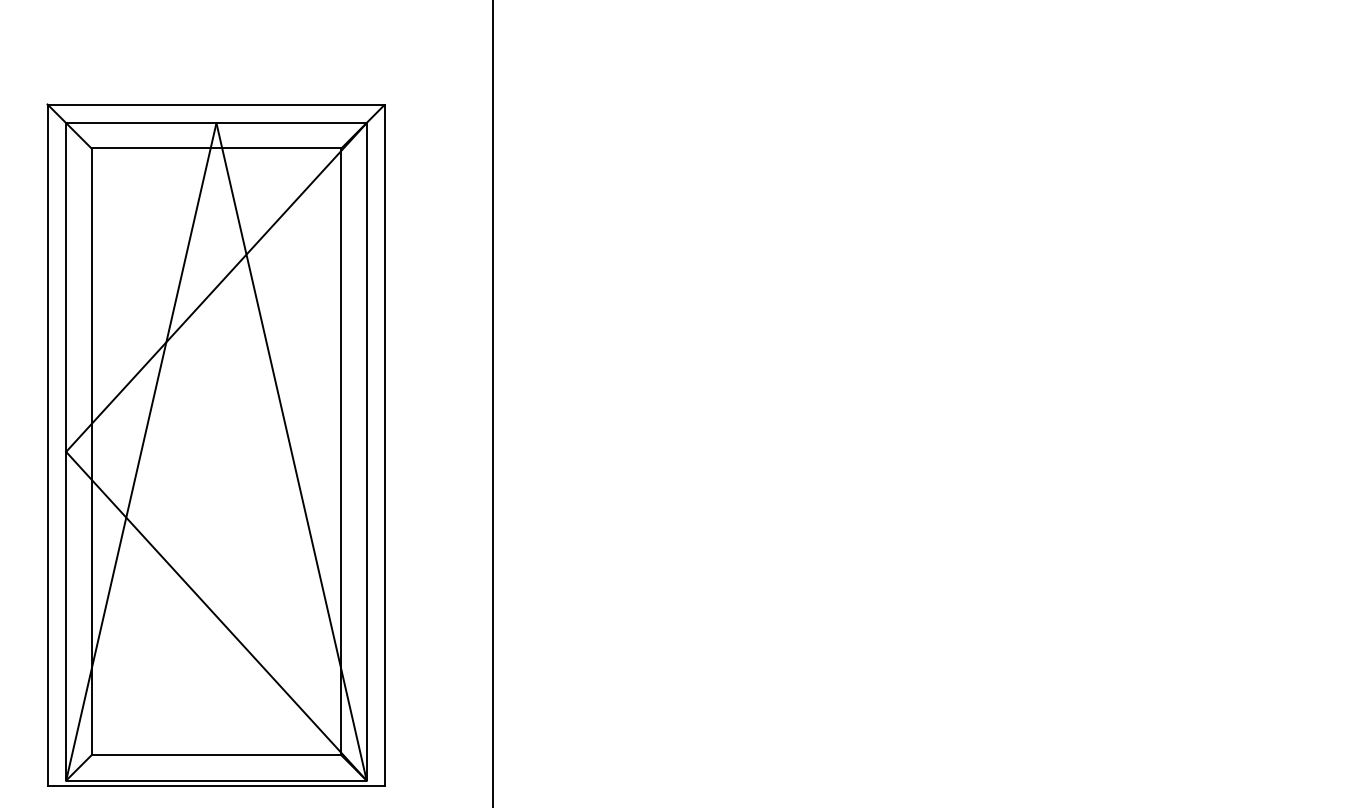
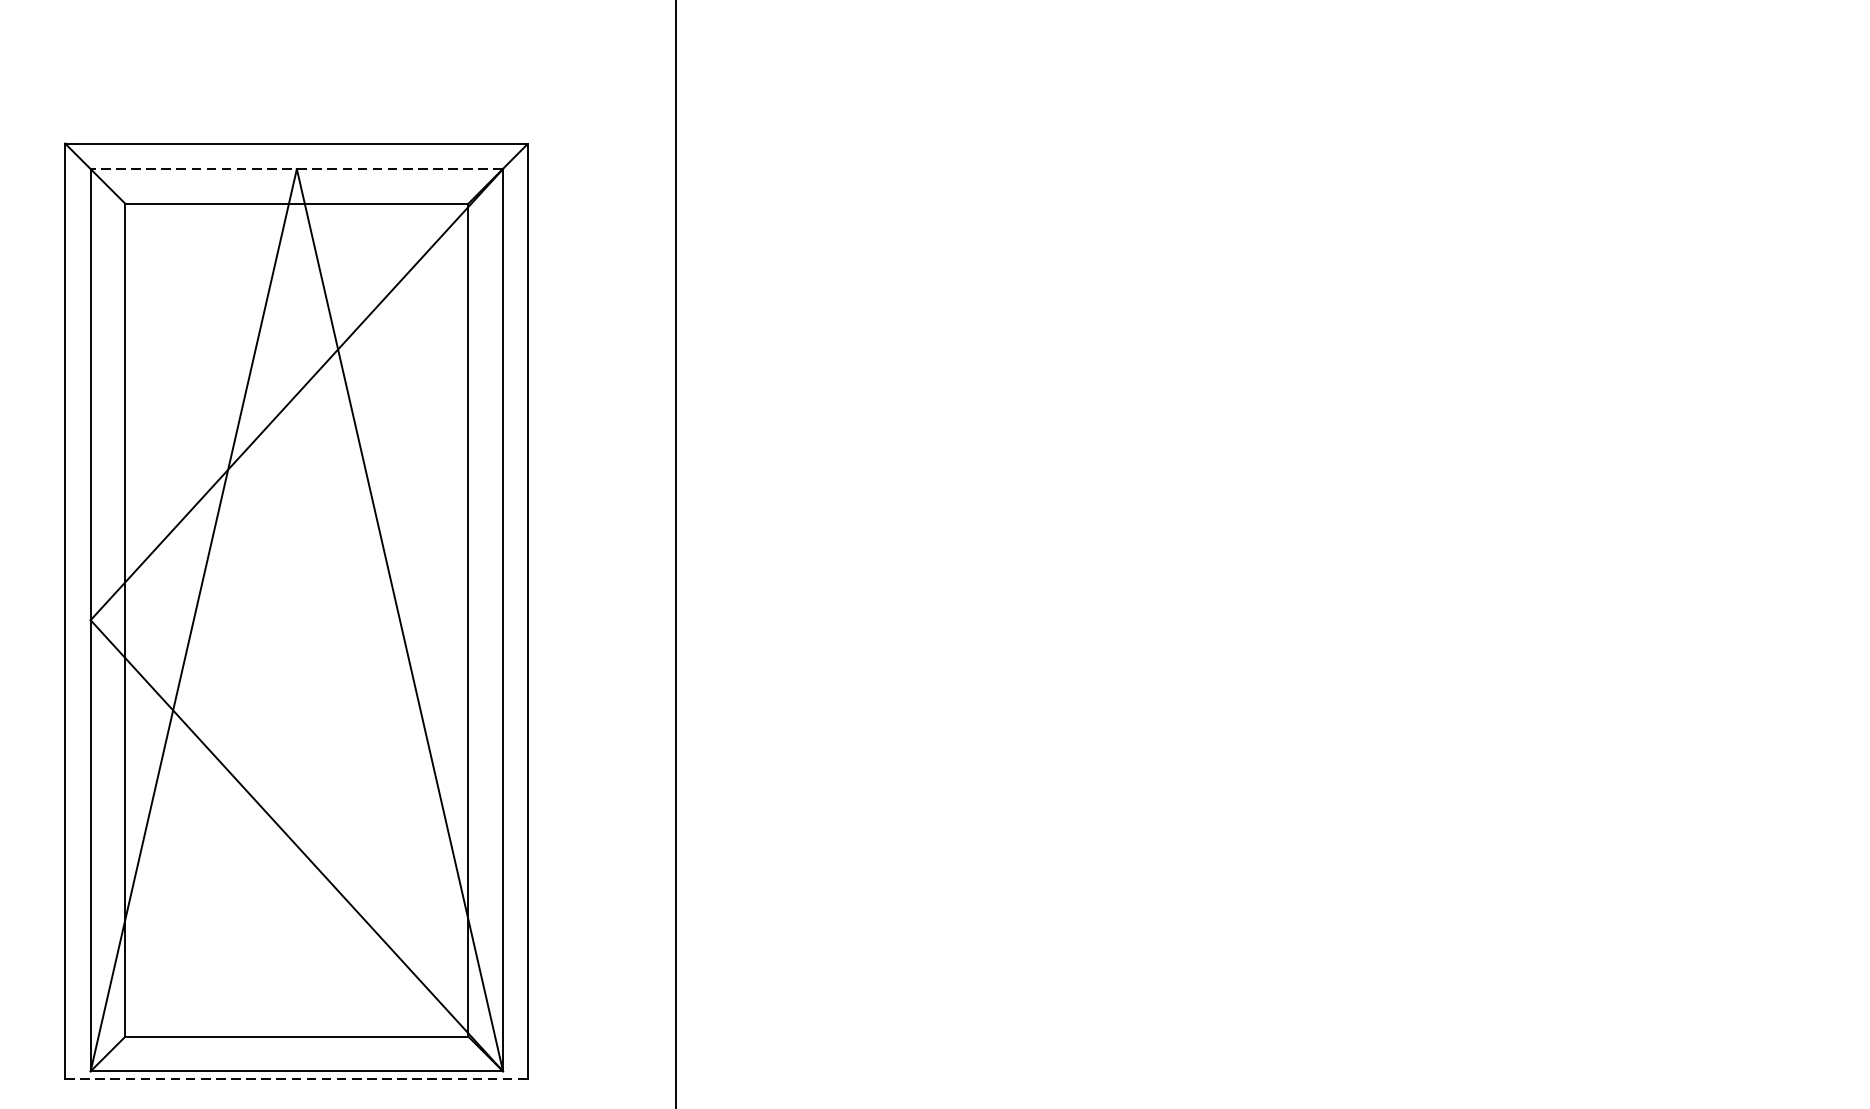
line: (215, 123) -> (295, 169), solid -> dashed
line: (216, 786) -> (296, 1079), solid -> dashed

